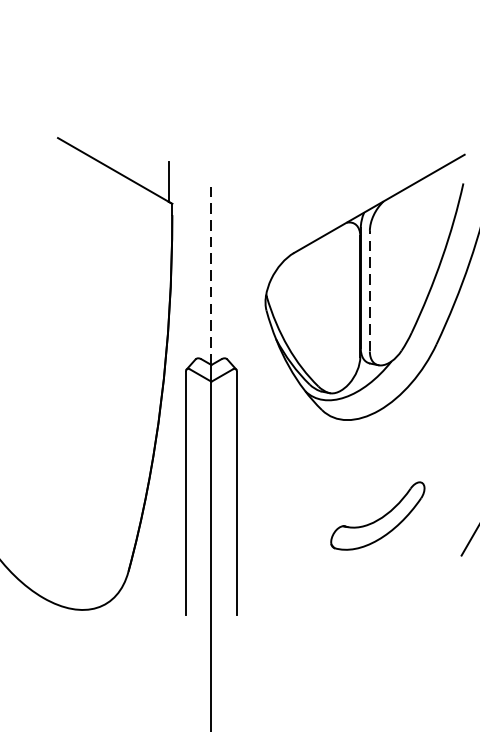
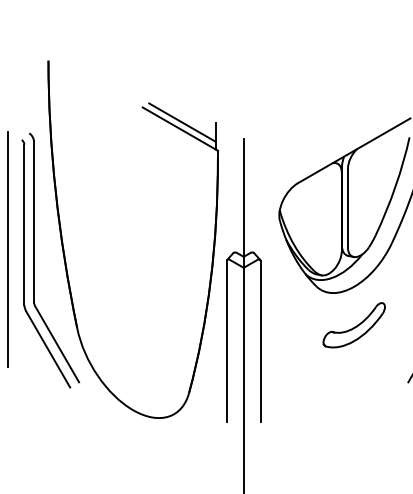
line: (118, 160) -> (182, 122), added
line: (211, 276) -> (243, 198), dashed -> solid
line: (370, 291) -> (348, 208), dashed -> solid
part: (376, 516) -> (353, 325), moved

